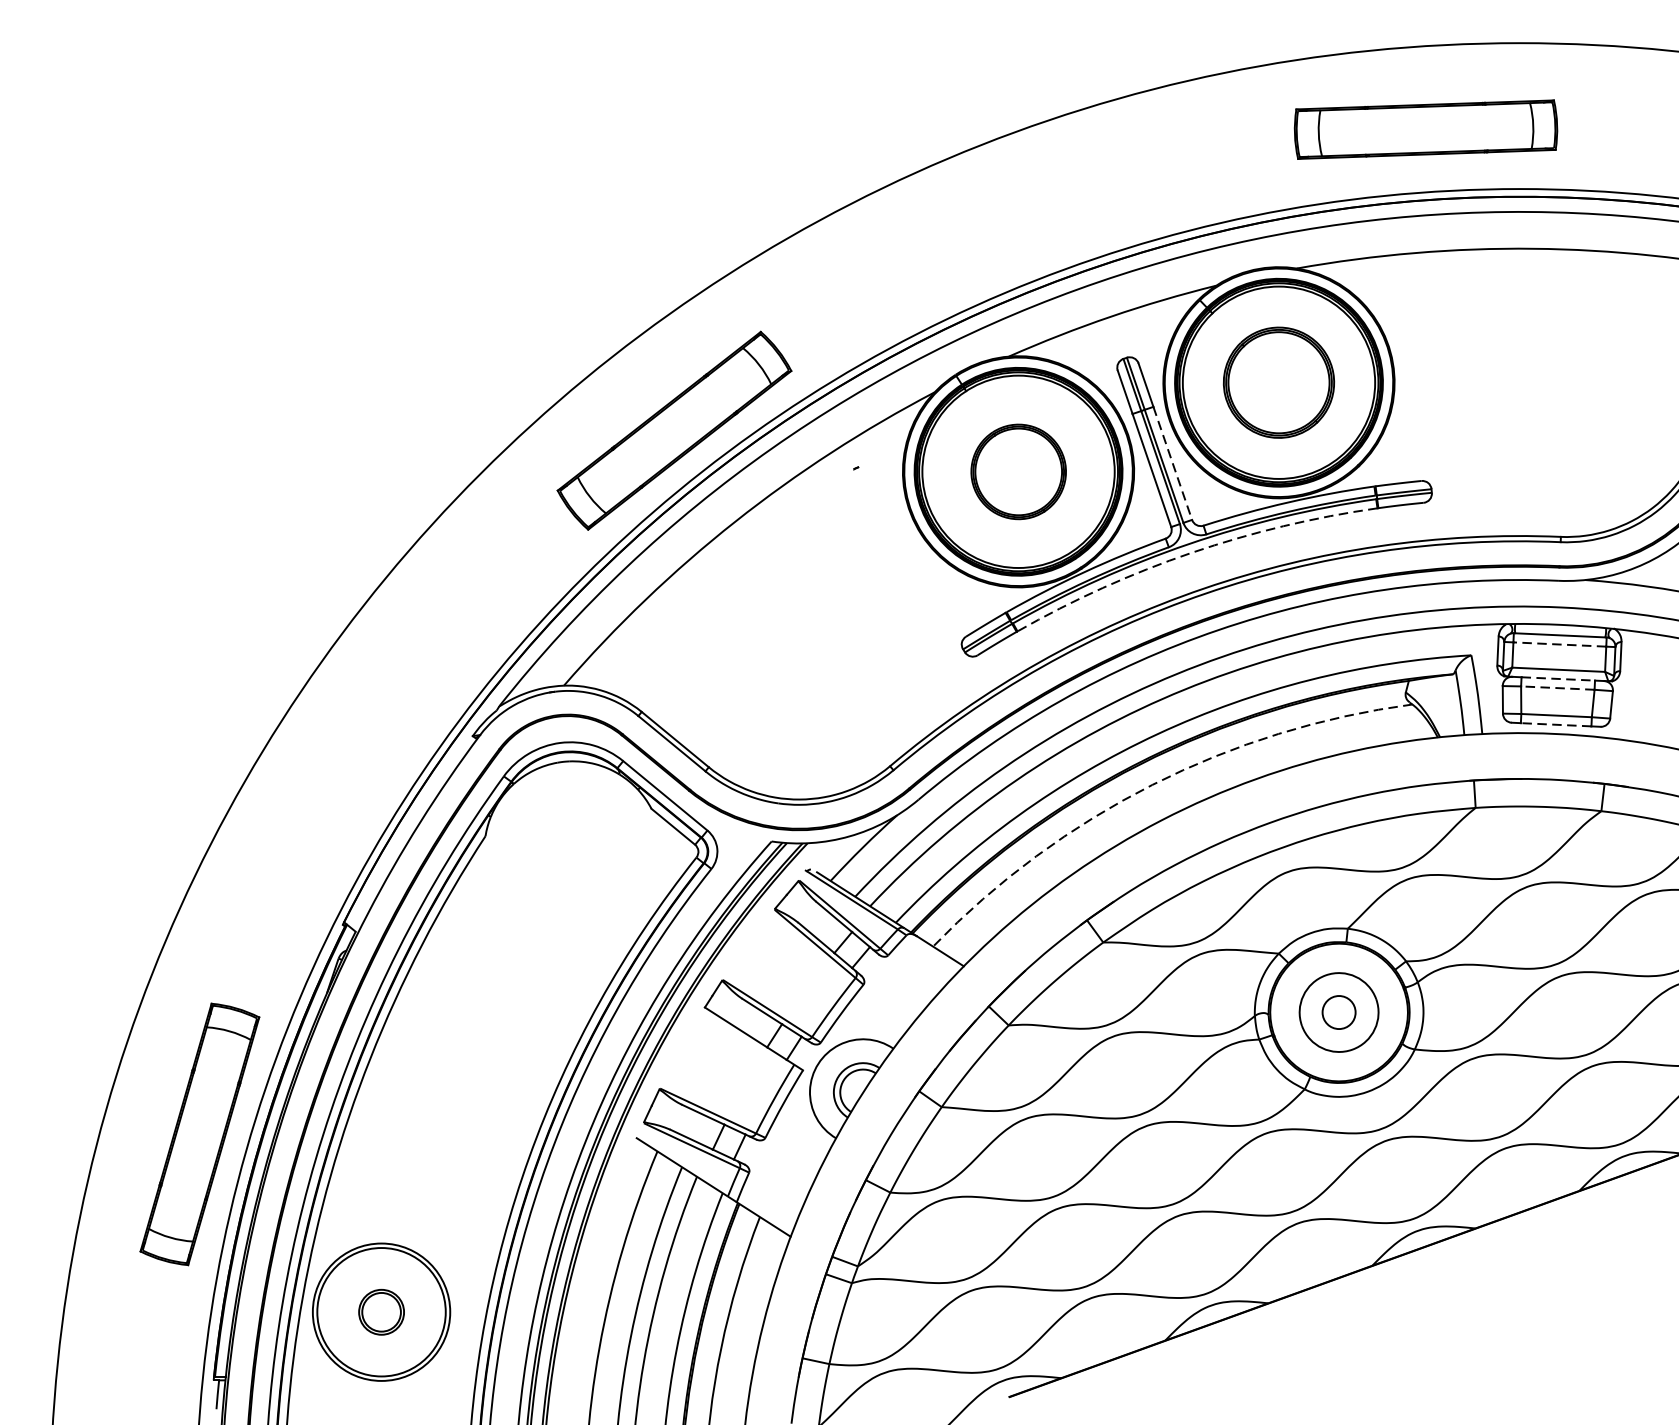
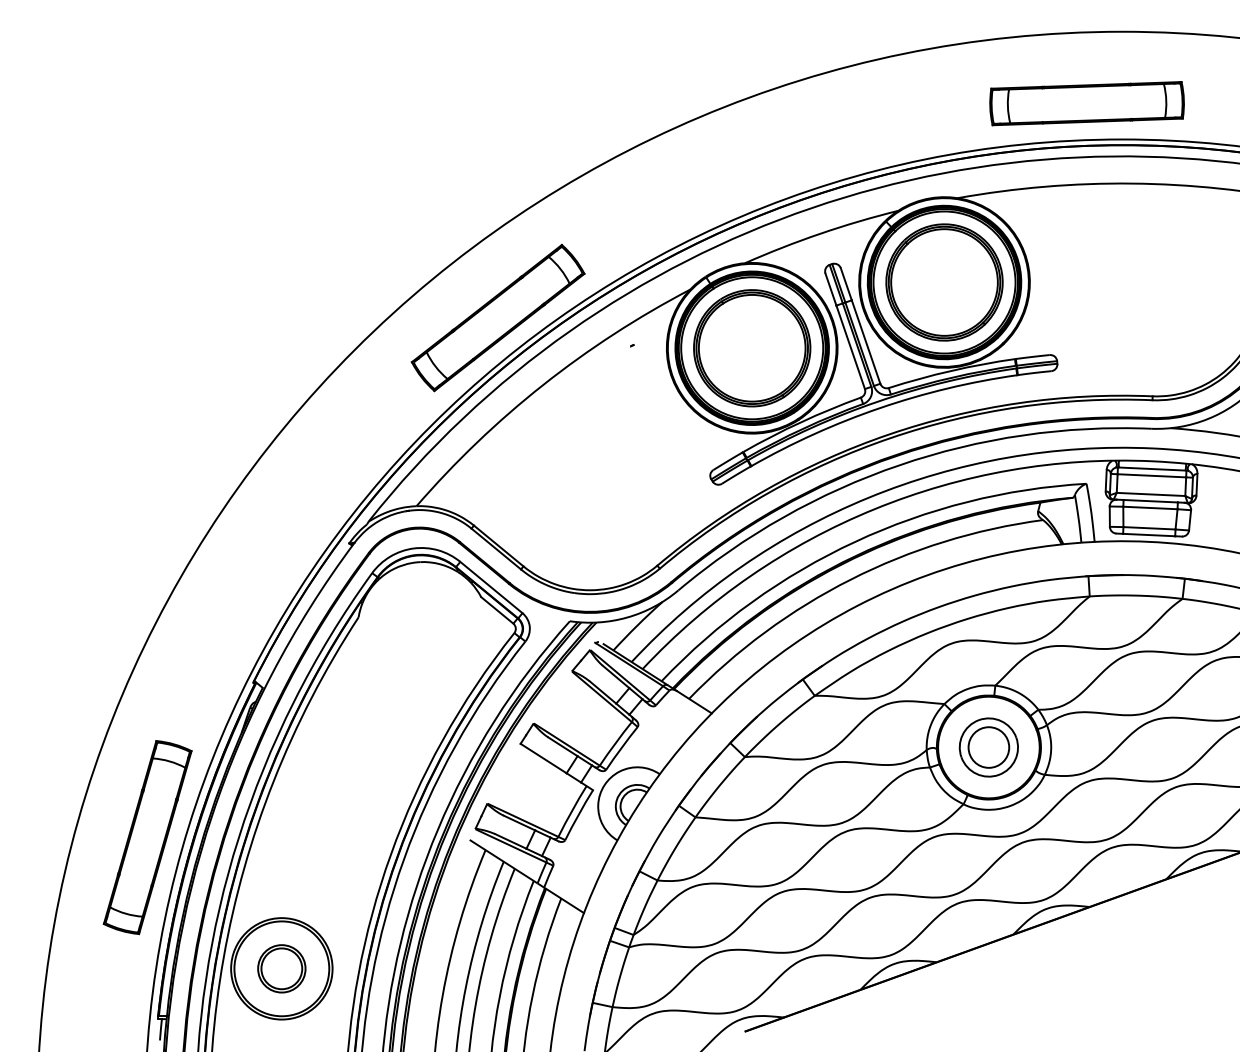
part: (1425, 129) -> (1086, 103), moved
part: (1278, 382) -> (944, 282), size x1.43
line: (1173, 463) -> (866, 342), dashed -> solid
part: (1018, 472) -> (752, 348), size x1.67
arc: (1192, 553) -> (880, 408), dashed -> solid
line: (1559, 644) -> (1151, 475), dashed -> solid
line: (1559, 679) -> (1151, 501), dashed -> solid
line: (1556, 687) -> (1149, 507), dashed -> solid
line: (1555, 725) -> (1148, 535), dashed -> solid
arc: (1151, 784) -> (850, 579), dashed -> solid
circle: (1338, 1012) -> (988, 747), size x1.67
part: (381, 1311) -> (281, 968), size x1.43

